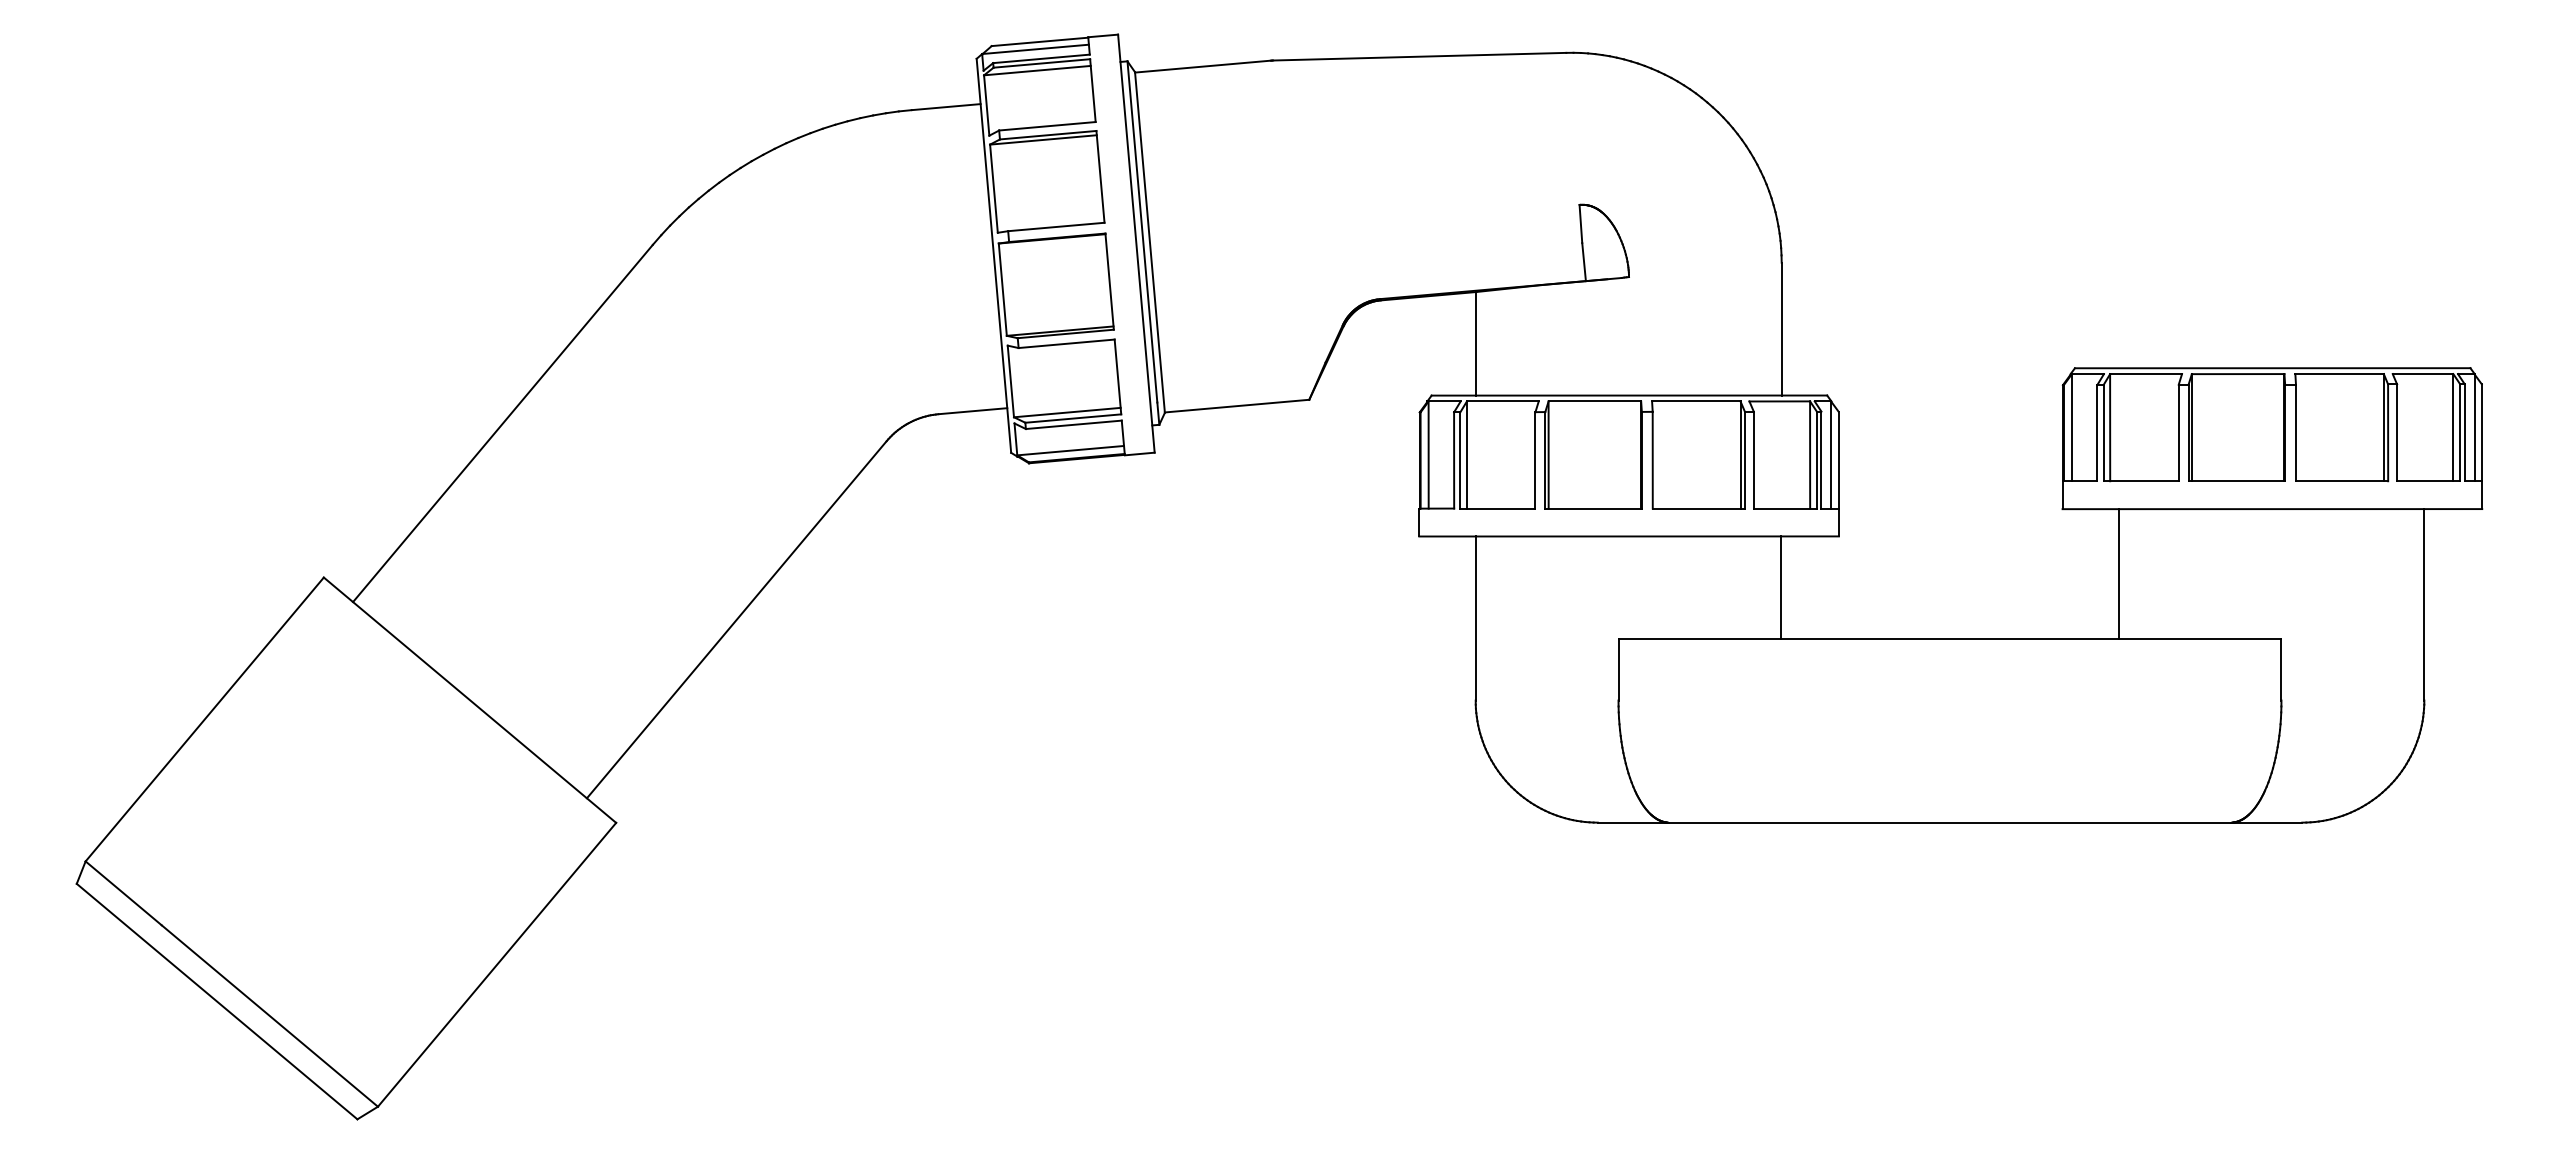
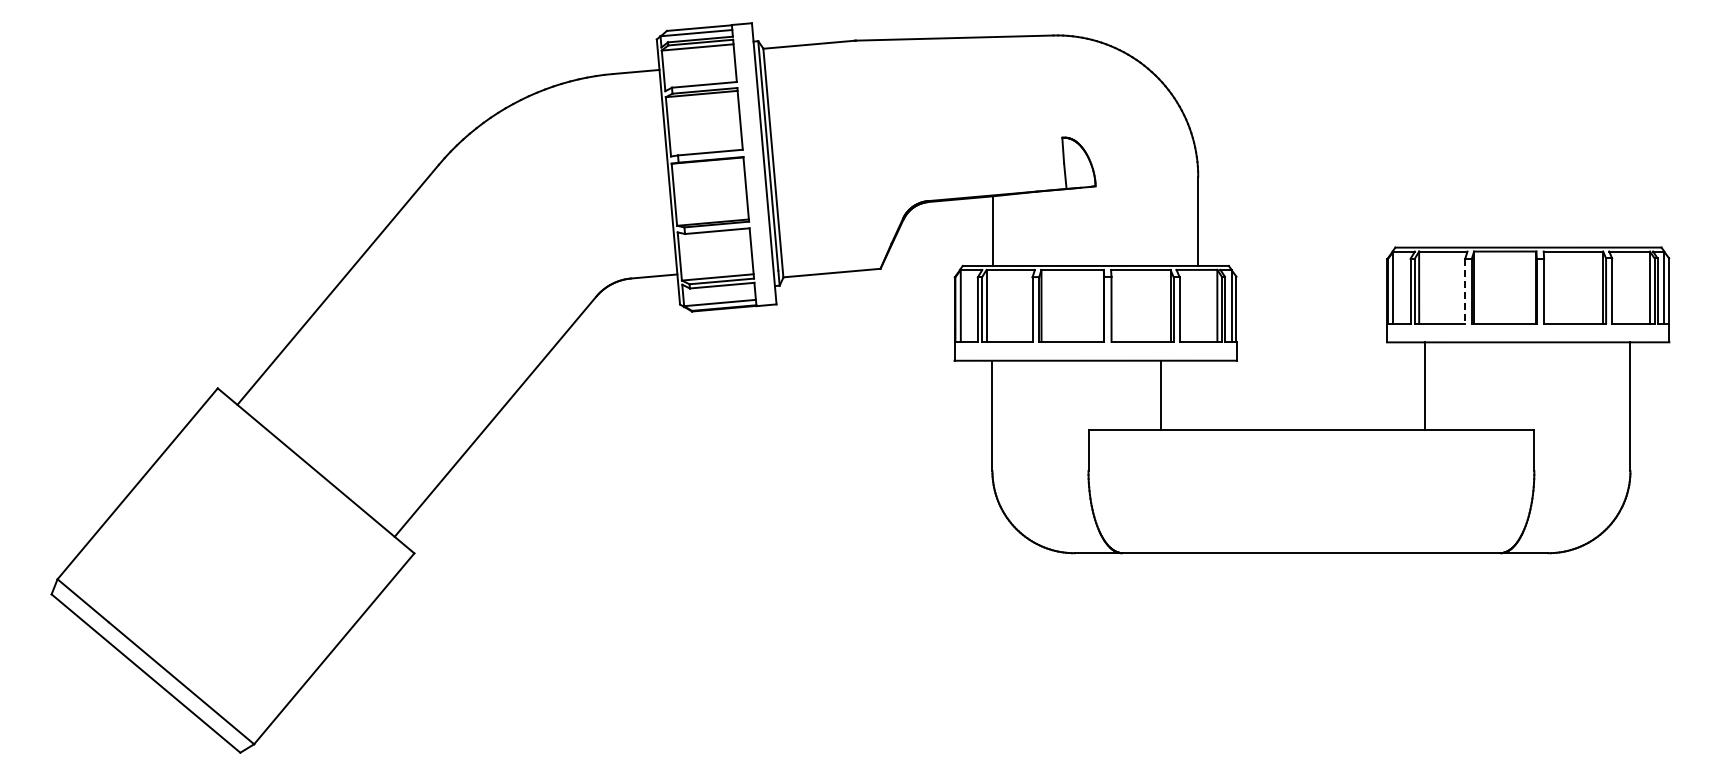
line: (2179, 433) -> (1465, 291), solid -> dashed
line: (1780, 588) -> (1160, 395), moved

